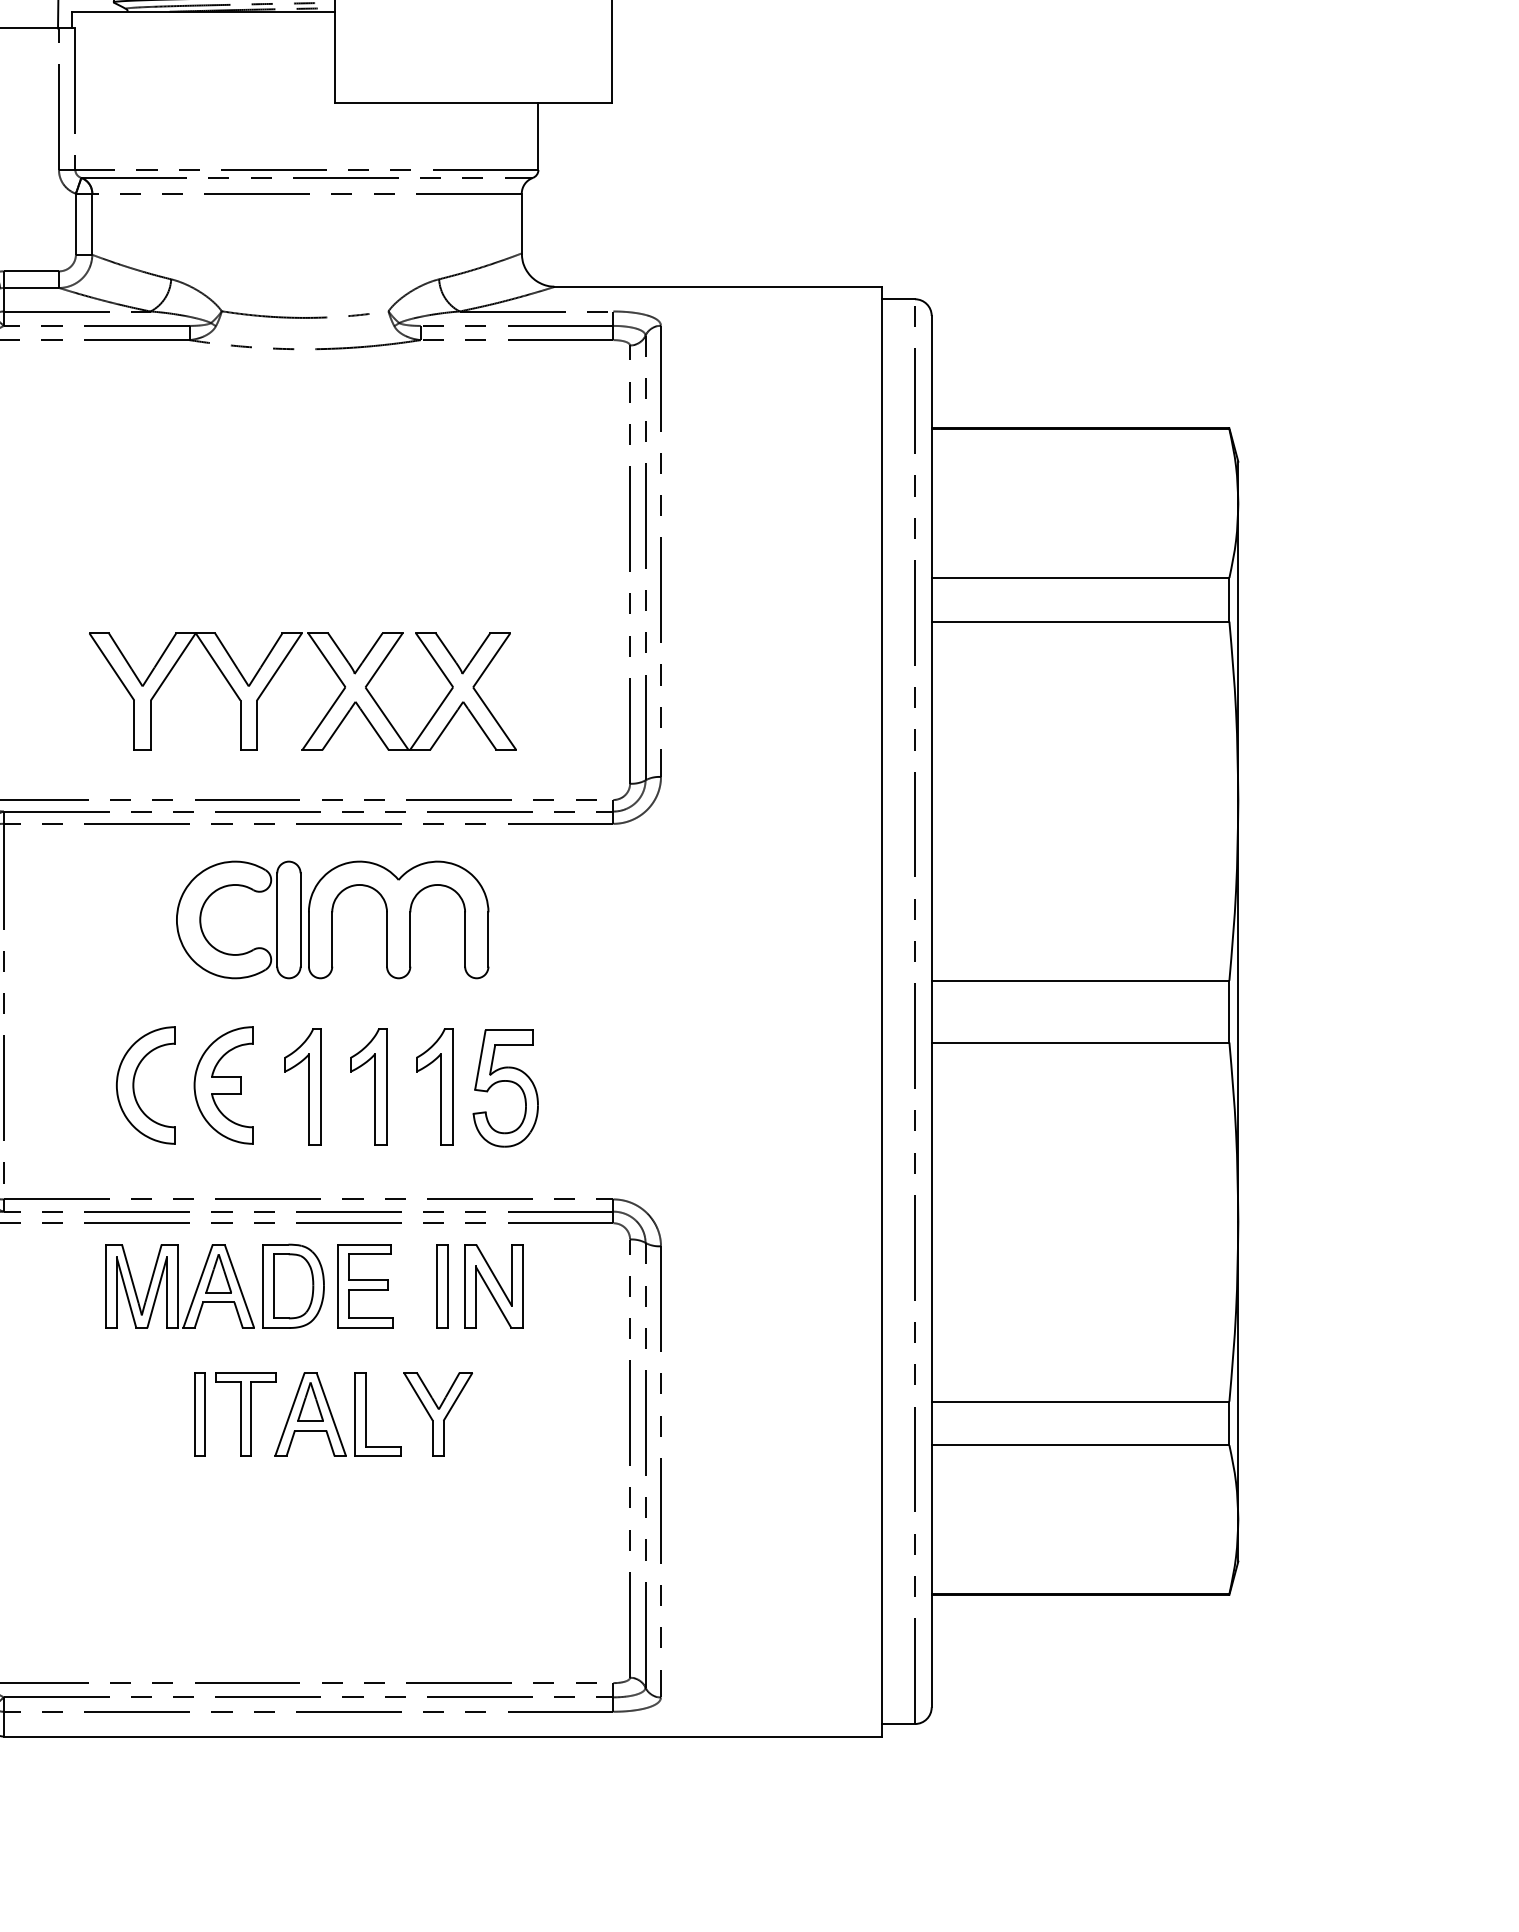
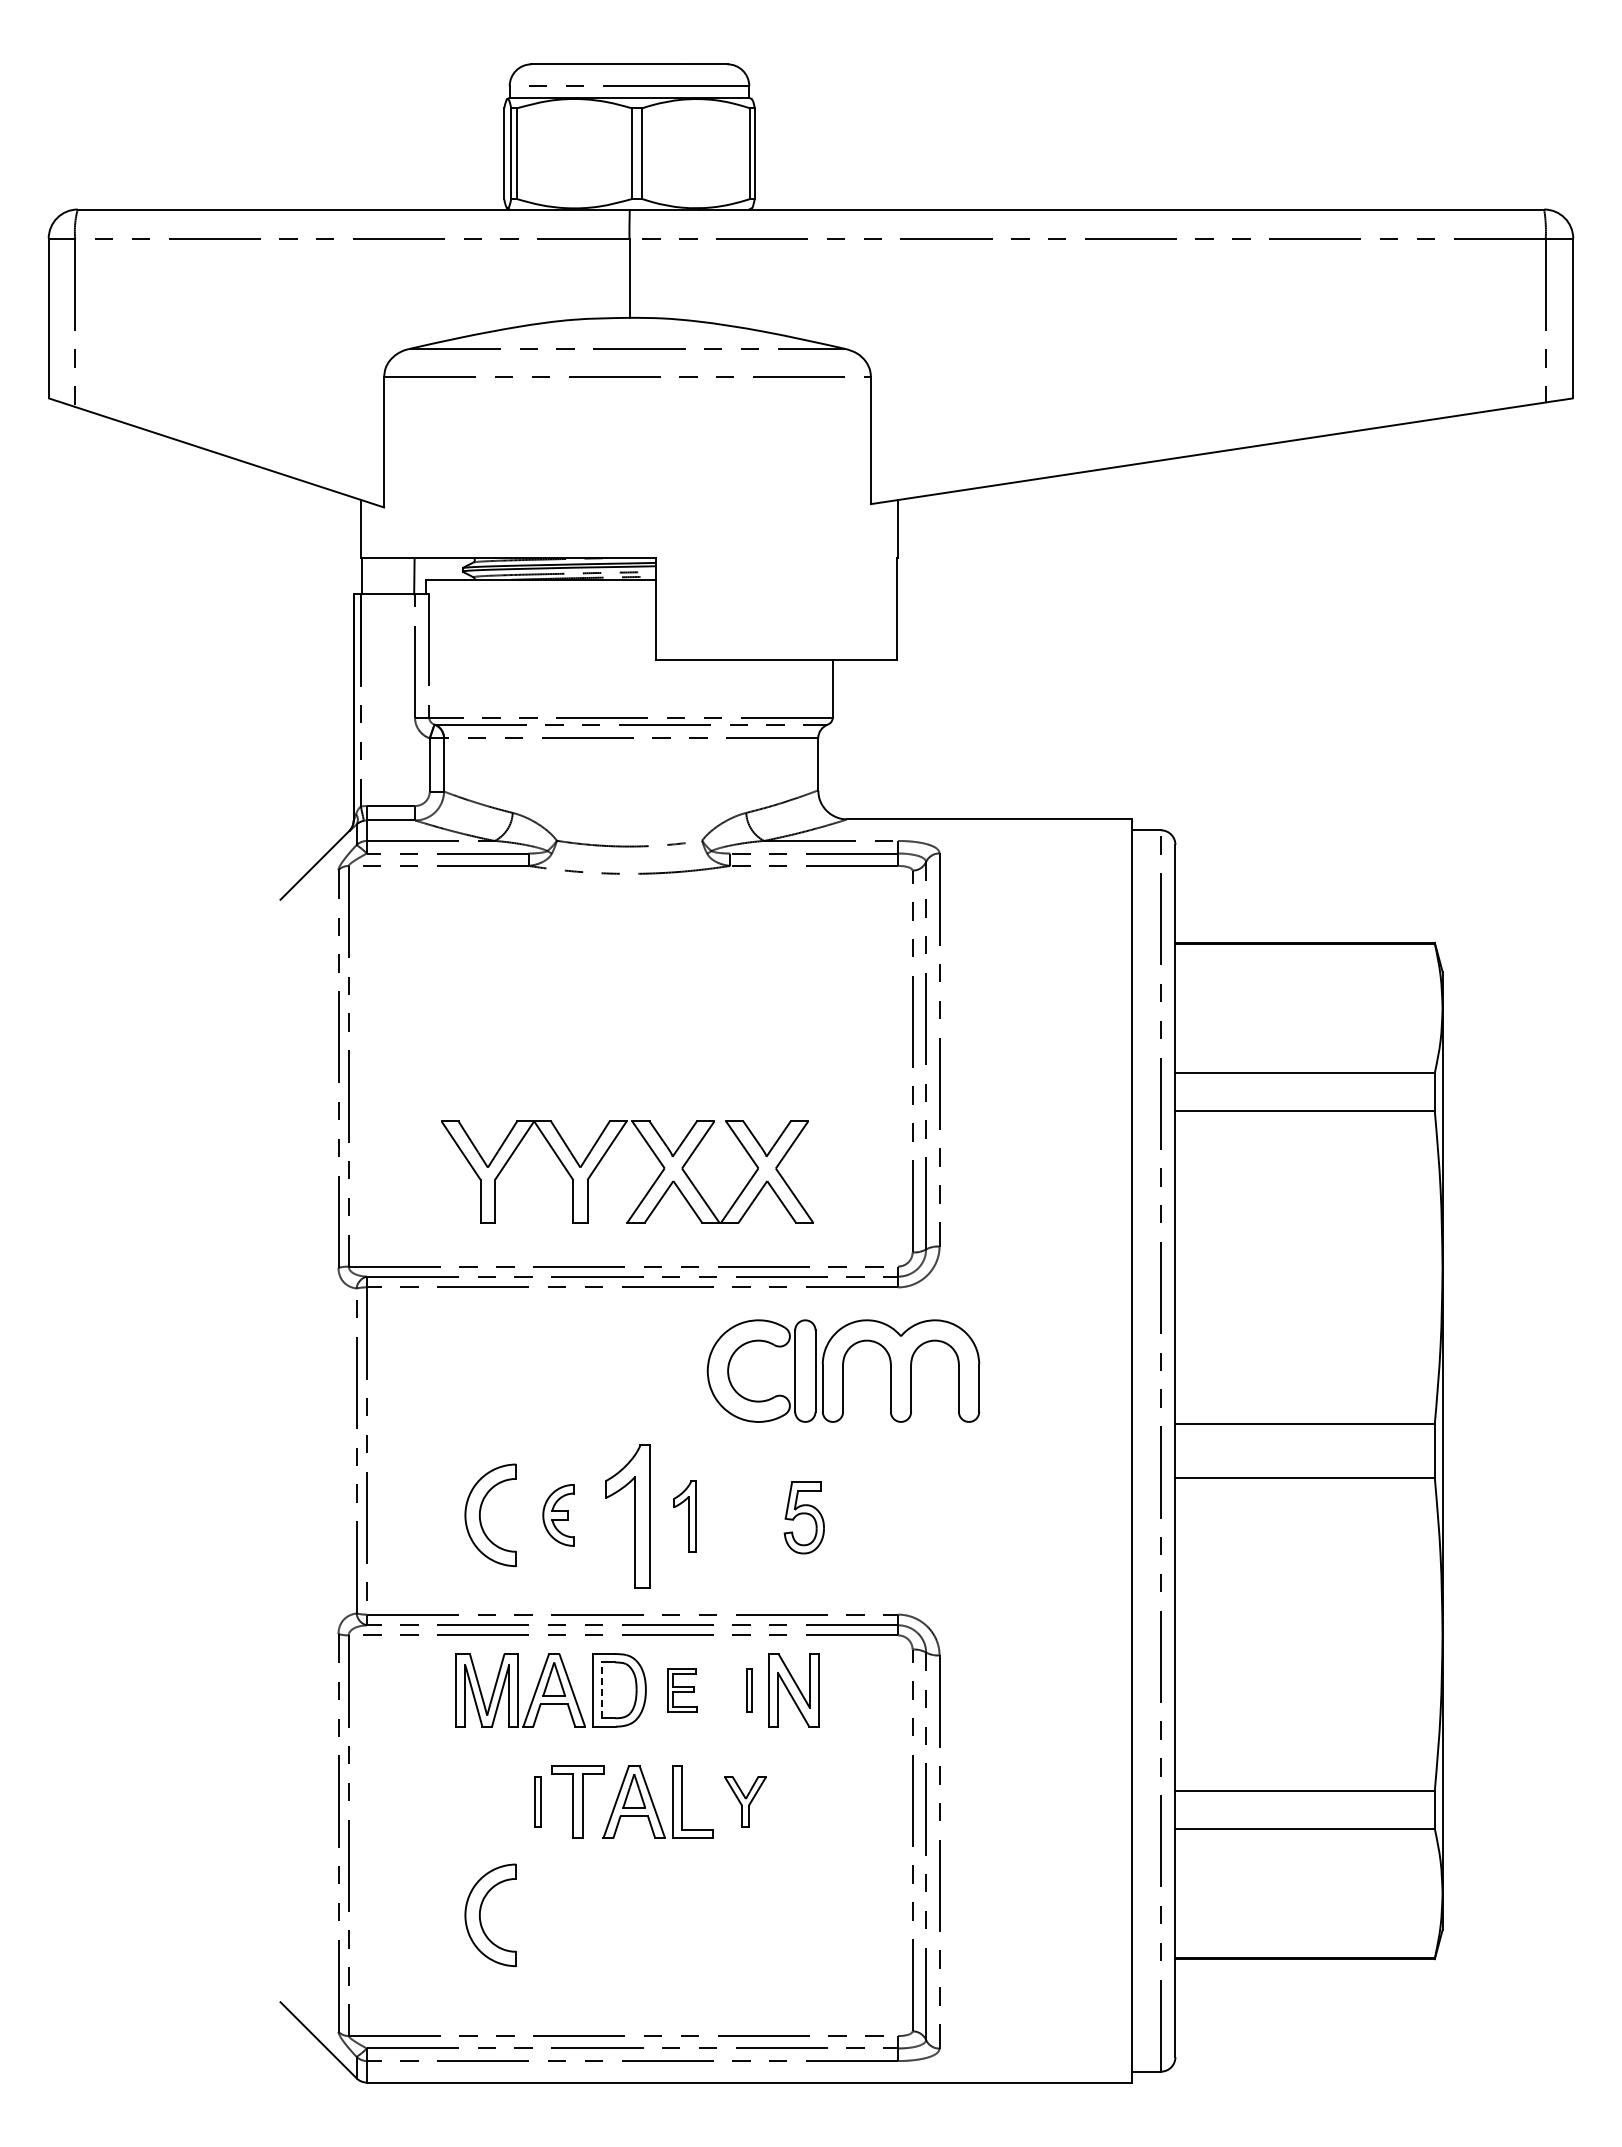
part: (332, 919) -> (843, 1370), moved
part: (223, 1085) -> (558, 1515), size x0.6
part: (302, 1086) -> (627, 1516), size x1.4
part: (369, 1086) -> (685, 1516), size x0.7
part: (434, 1086) -> (742, 1516), removed
part: (505, 1087) -> (804, 1517), size x0.7
line: (274, 1286) -> (602, 1690), solid -> dashed
part: (364, 1286) -> (681, 1690), size x0.6
part: (442, 1286) -> (749, 1690), size x0.6
part: (199, 1413) -> (537, 1801), size x0.7
part: (438, 1413) -> (745, 1801), size x0.7
part: (134, 1544) -> (480, 1915), added

